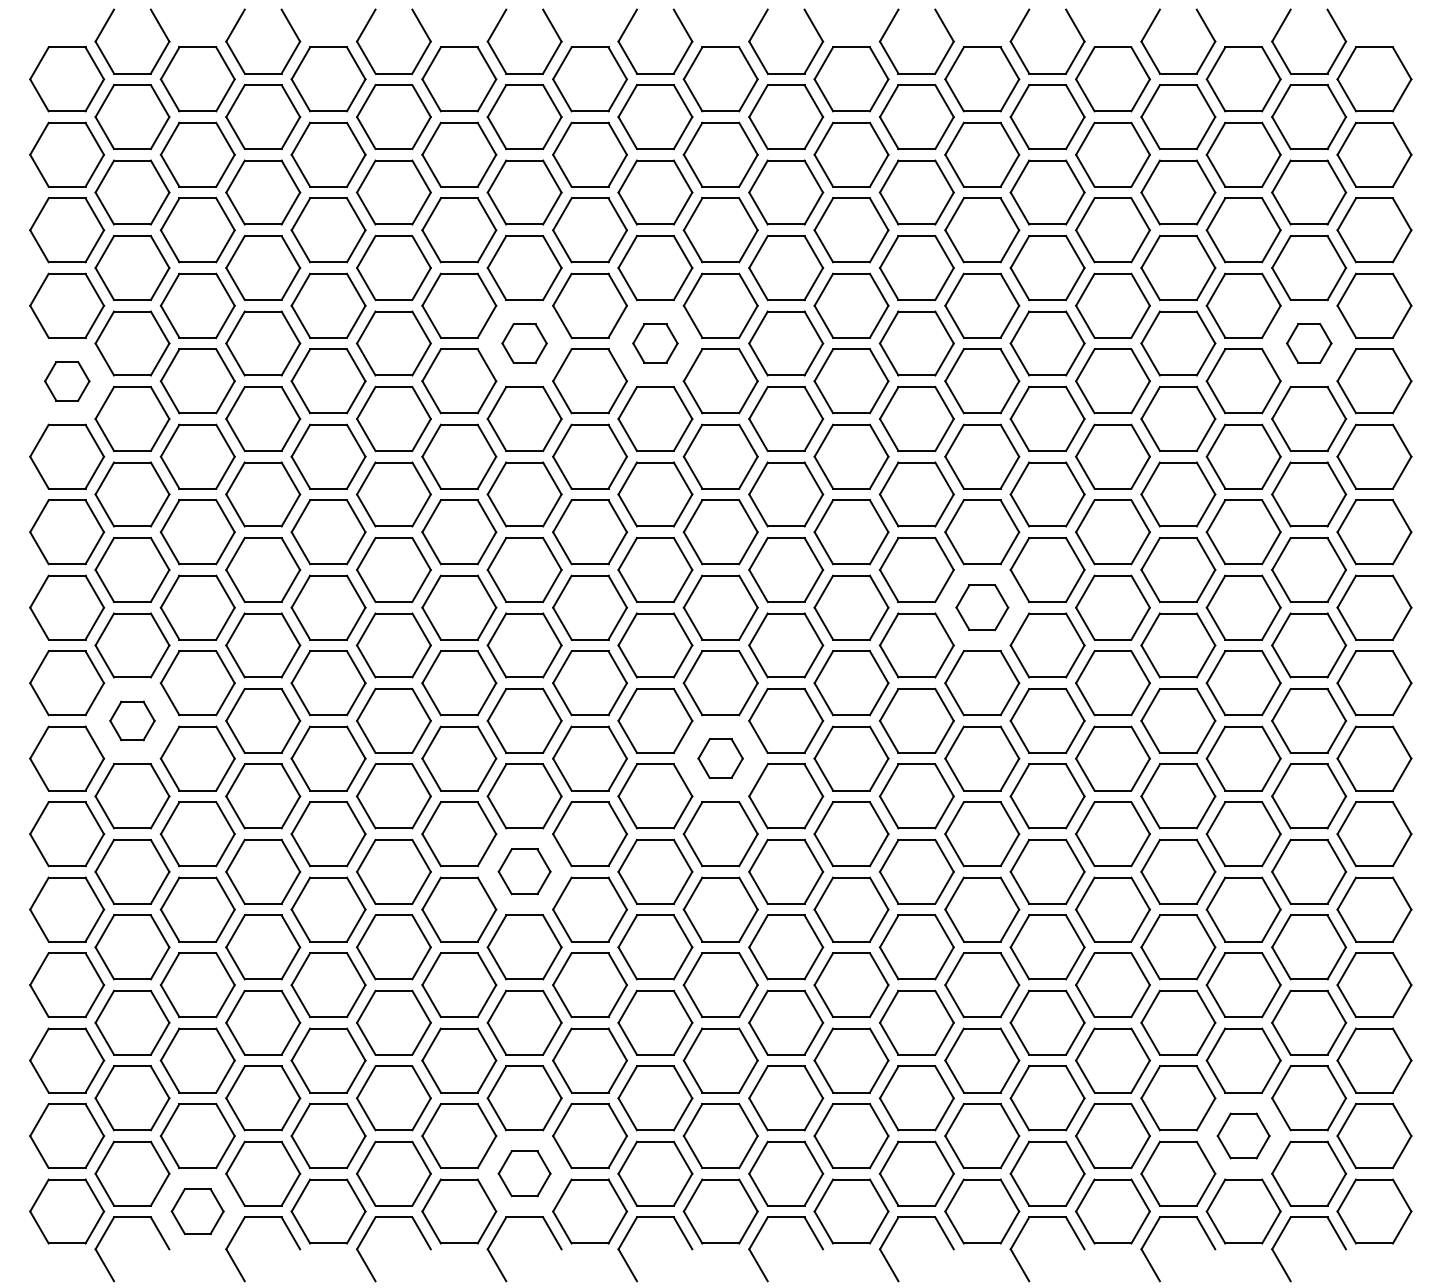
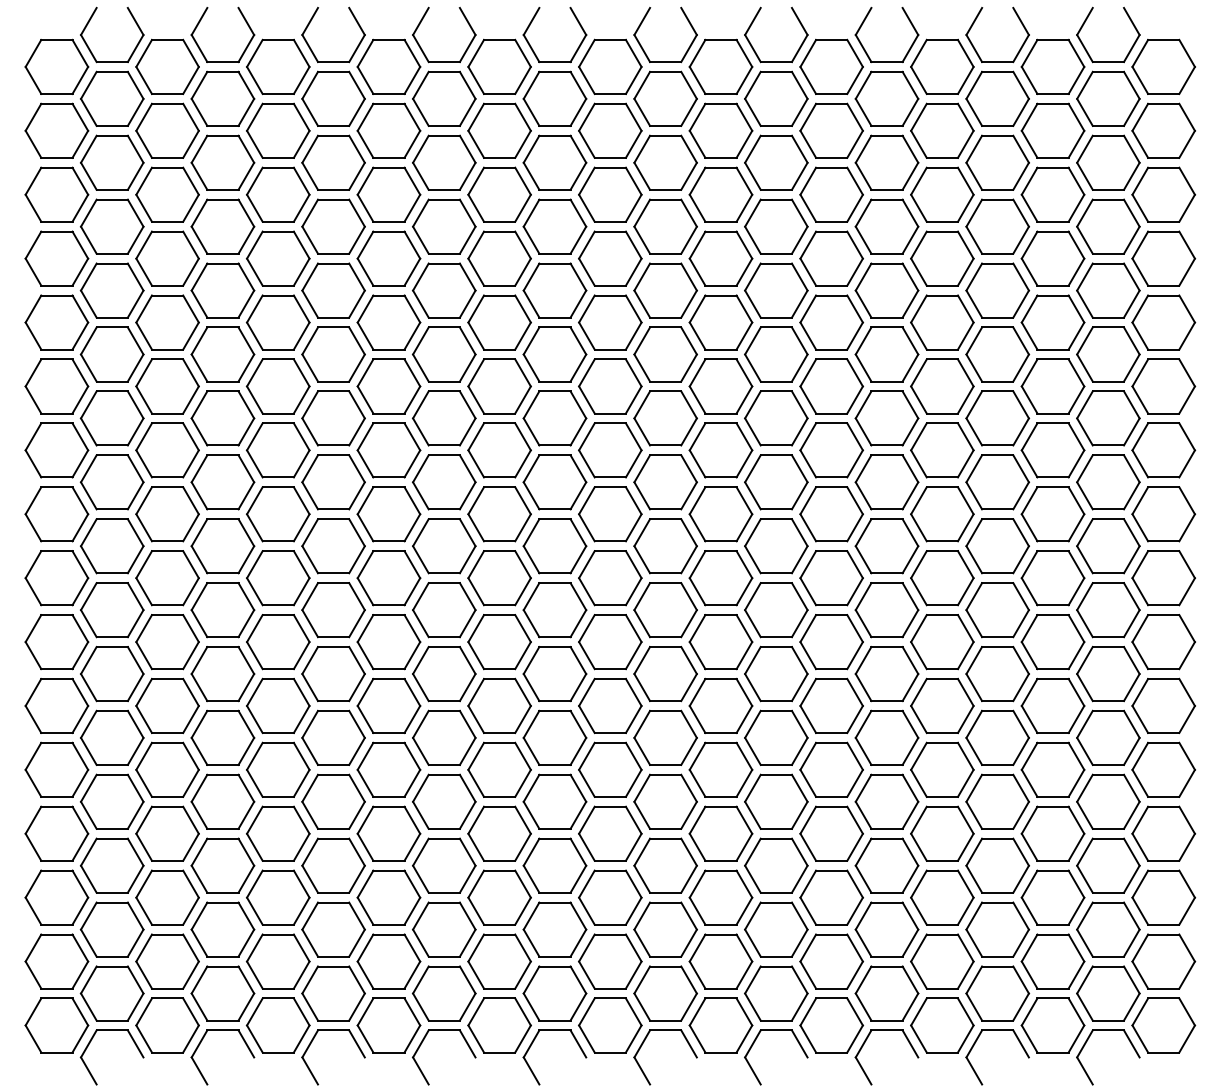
part: (524, 343) -> (444, 290), size x1.67
part: (655, 343) -> (555, 290), size x1.67
part: (1309, 343) -> (1108, 290), size x1.67
part: (67, 381) -> (57, 322), size x1.67
part: (982, 607) -> (831, 514), size x1.43
part: (132, 720) -> (112, 609), size x1.67
part: (720, 758) -> (610, 641), size x1.67
part: (524, 871) -> (444, 737), size x1.43
part: (1243, 1135) -> (1052, 961), size x1.43
part: (524, 1173) -> (444, 993), size x1.43
part: (197, 1211) -> (167, 1025), size x1.43

